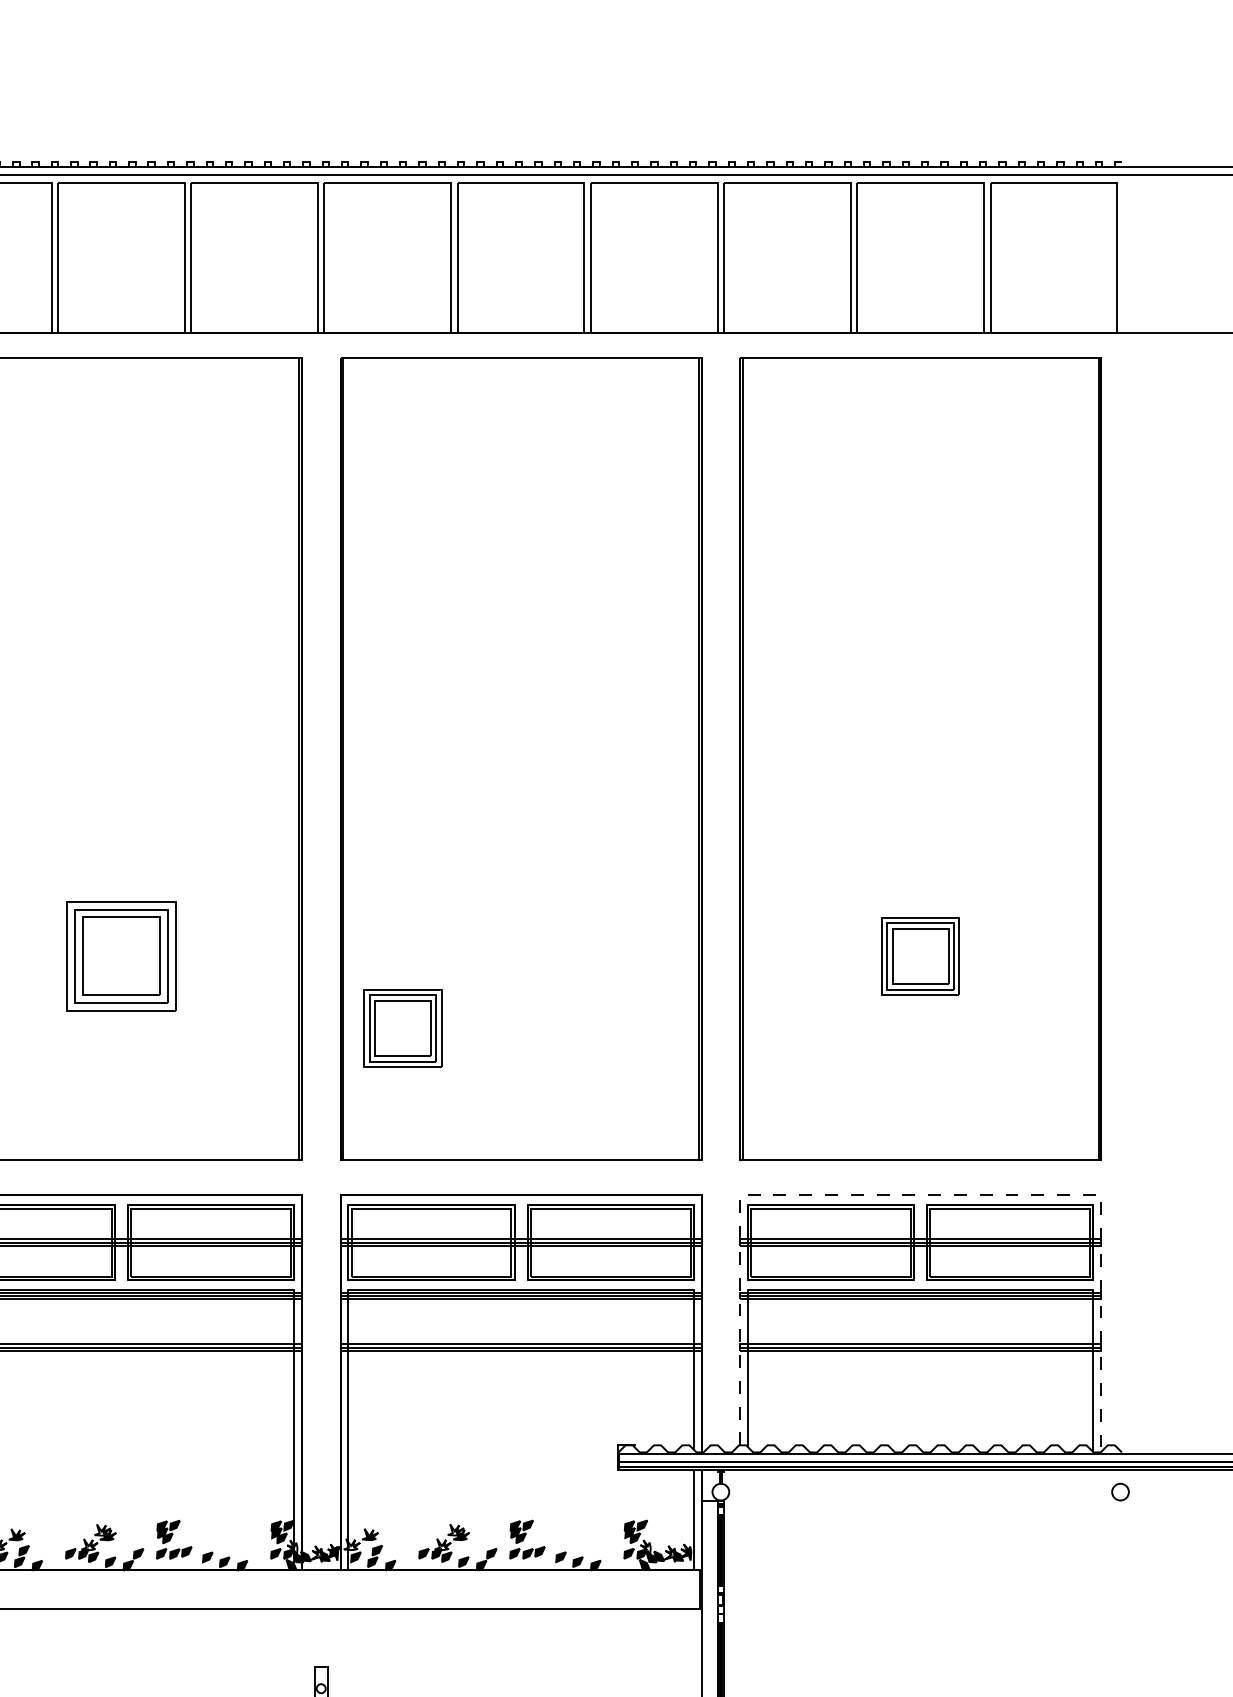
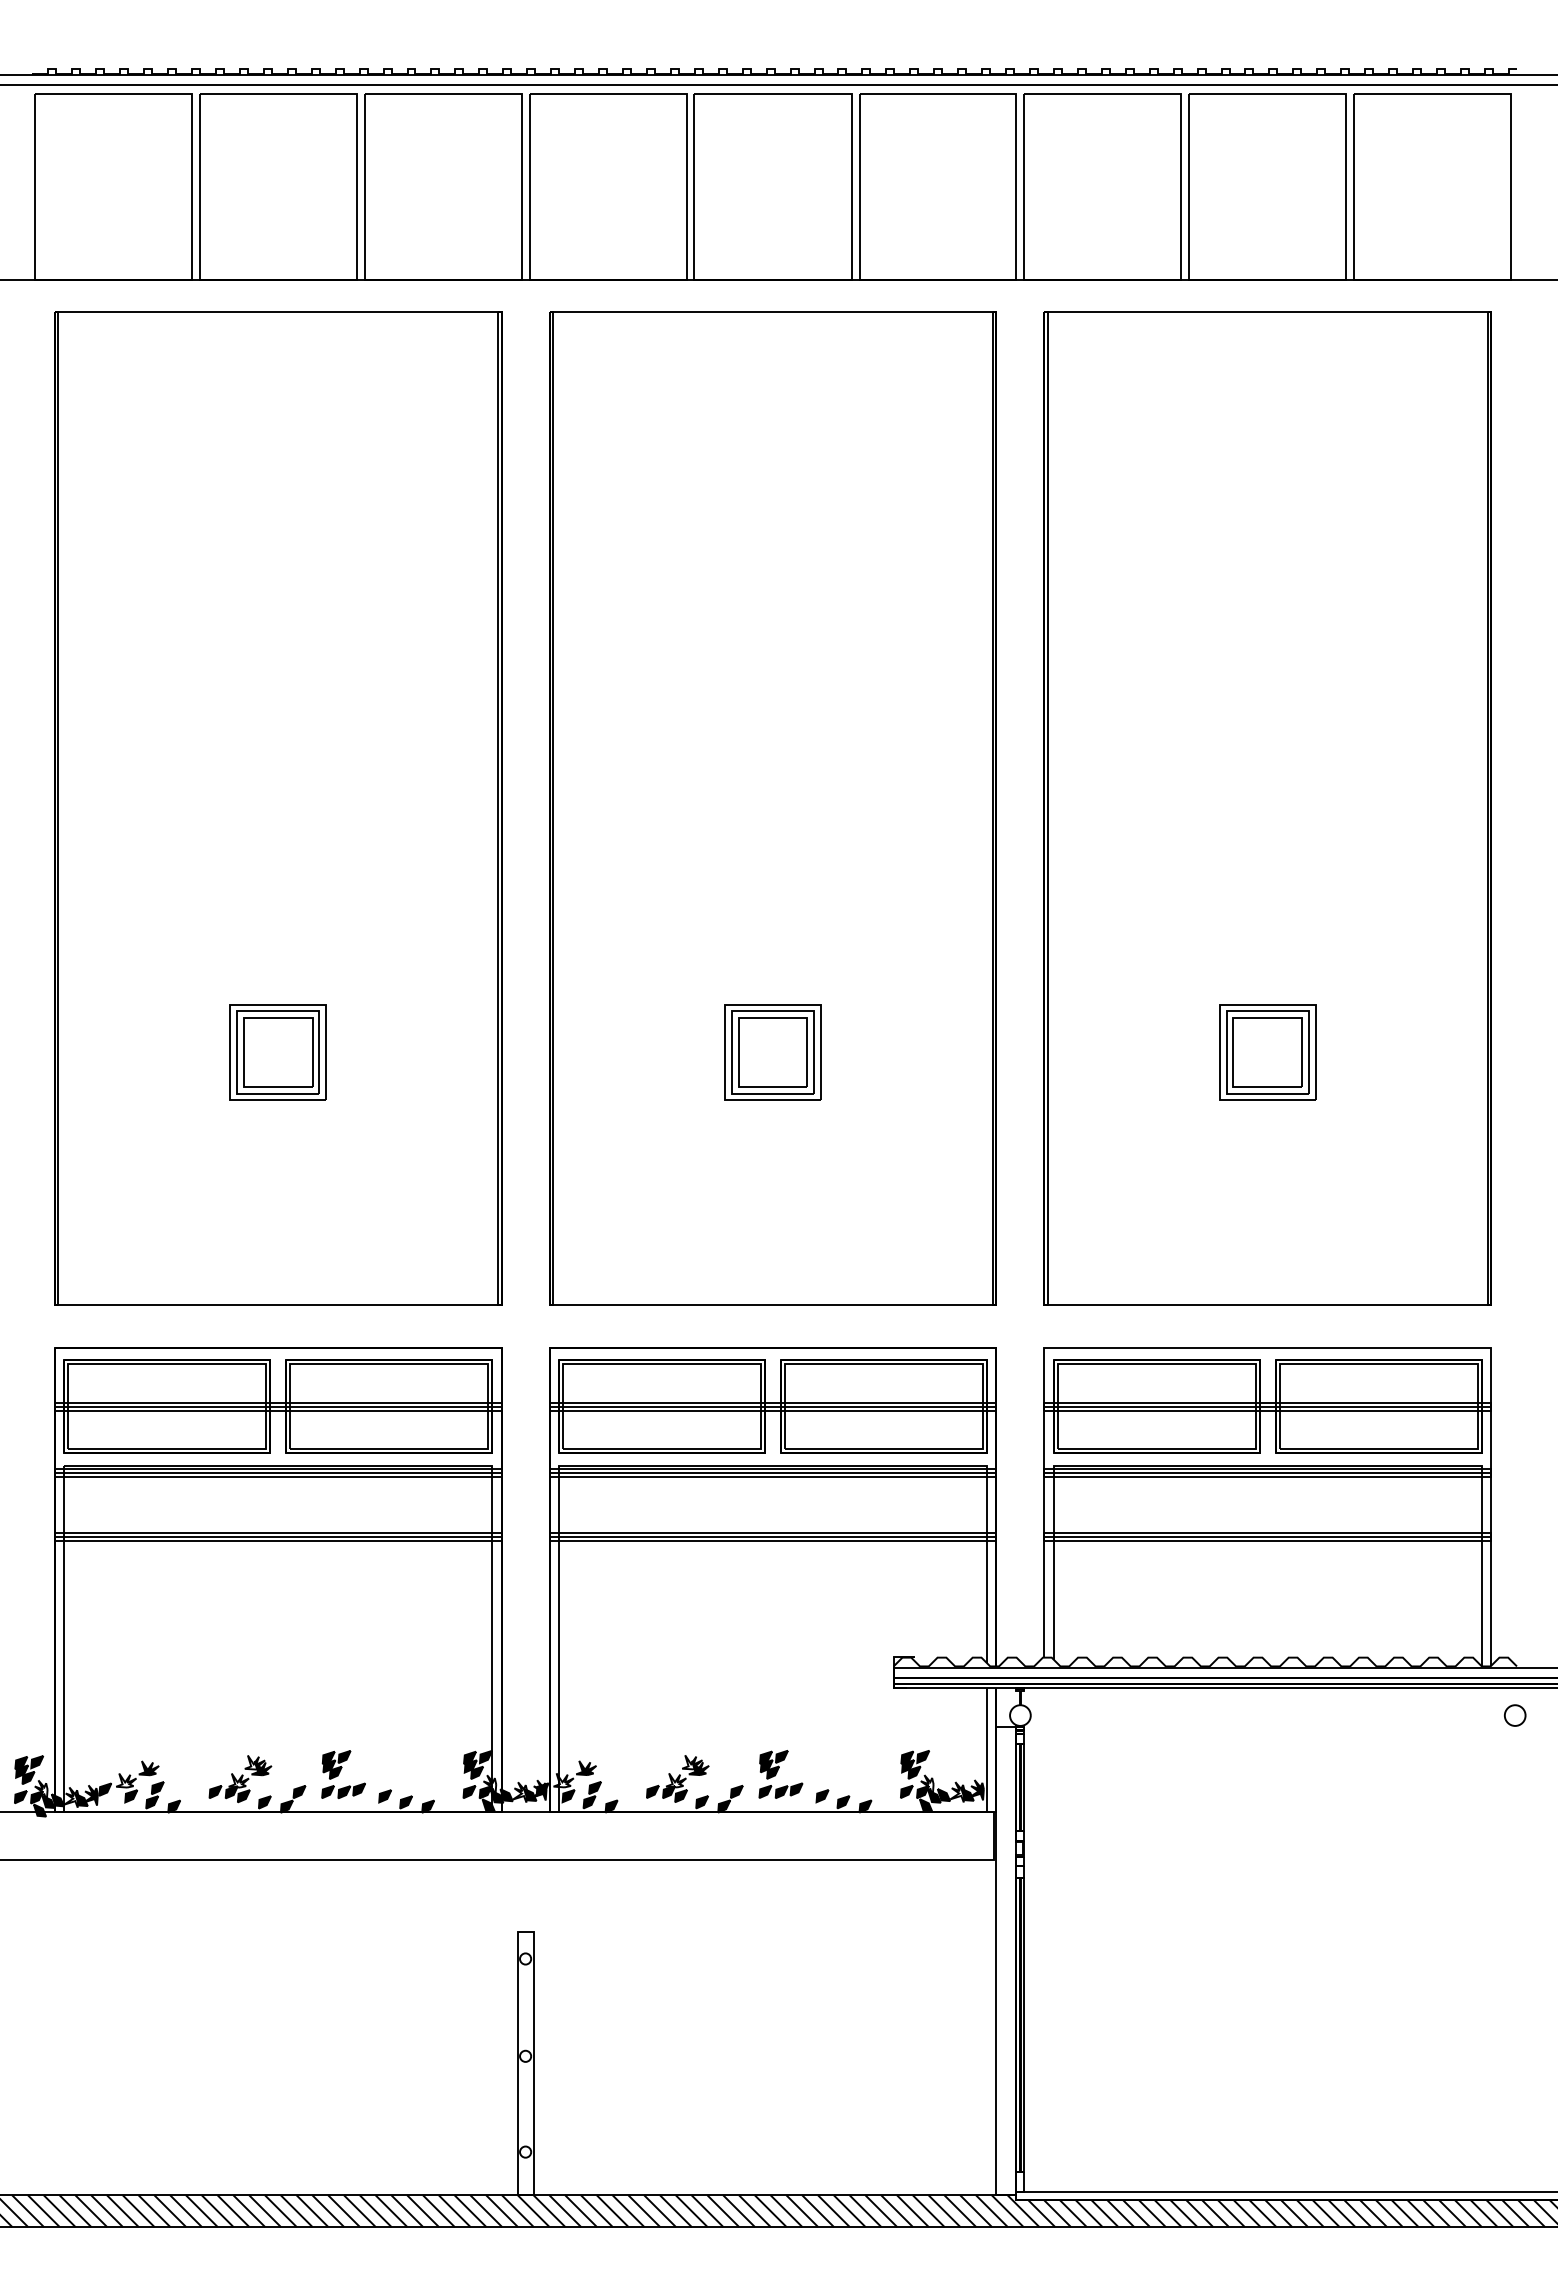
part: (120, 956) -> (277, 1052), size x0.71
part: (402, 1028) -> (772, 1052), moved
line: (924, 1194) -> (1272, 1347), dashed -> solid

